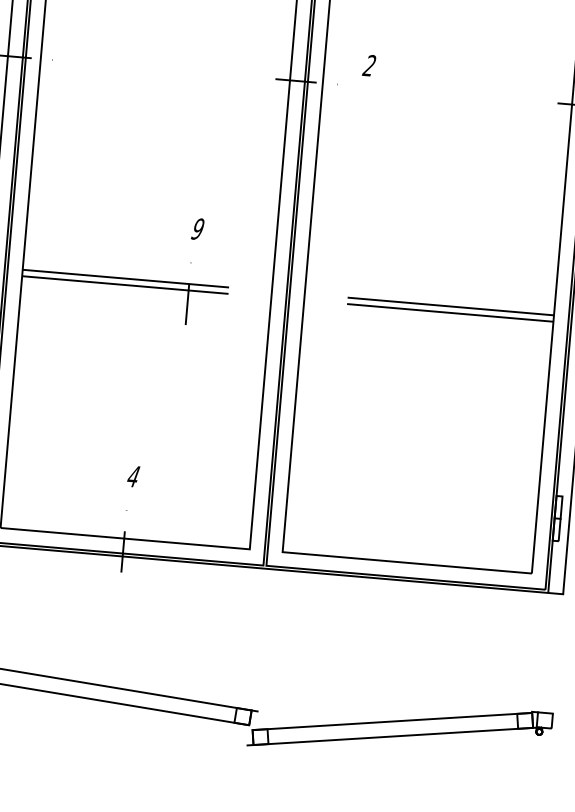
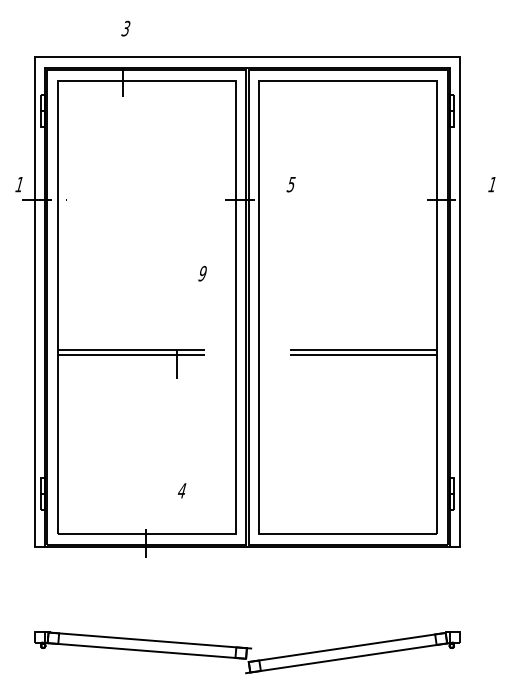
text: (368, 65) -> (290, 184), 2 -> 5
text: (197, 228) -> (202, 273), moved
text: (132, 476) -> (181, 490), moved

